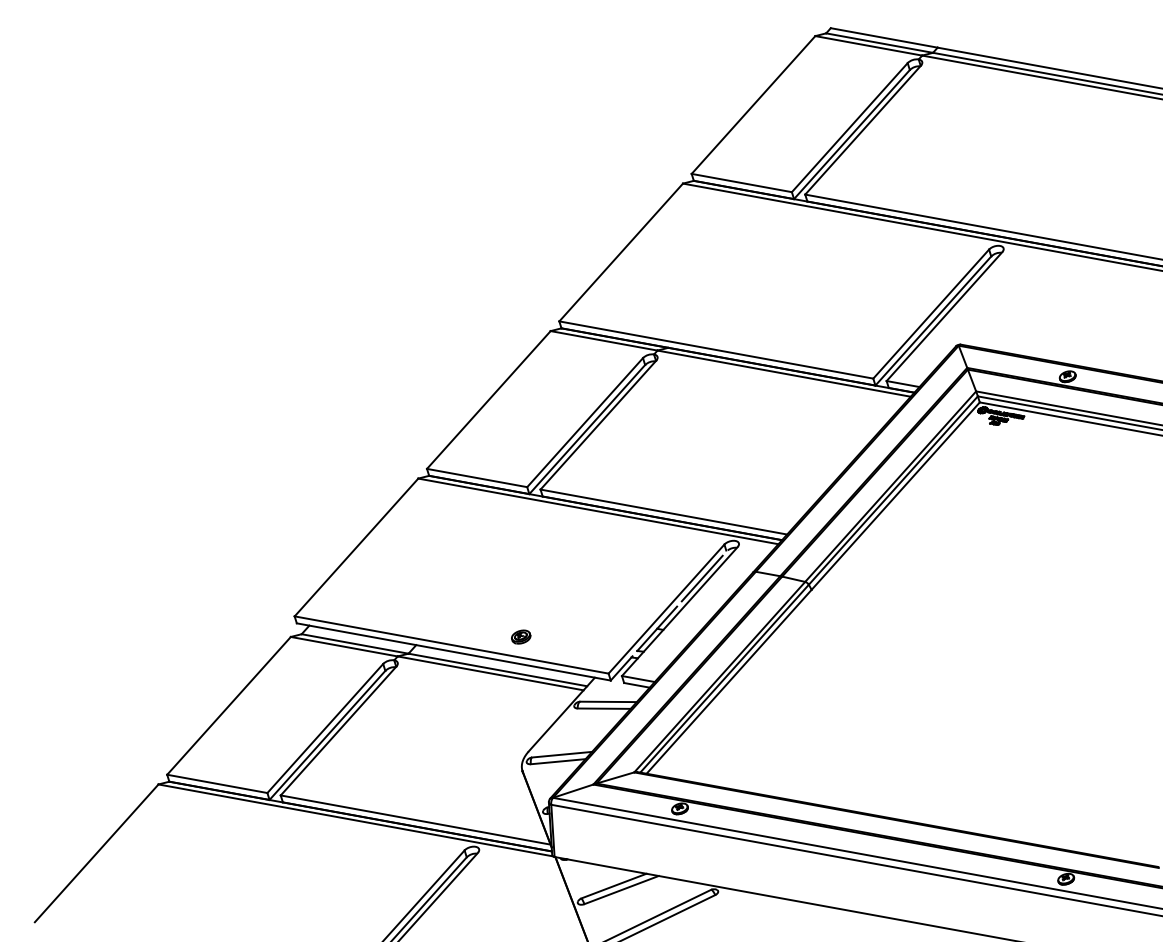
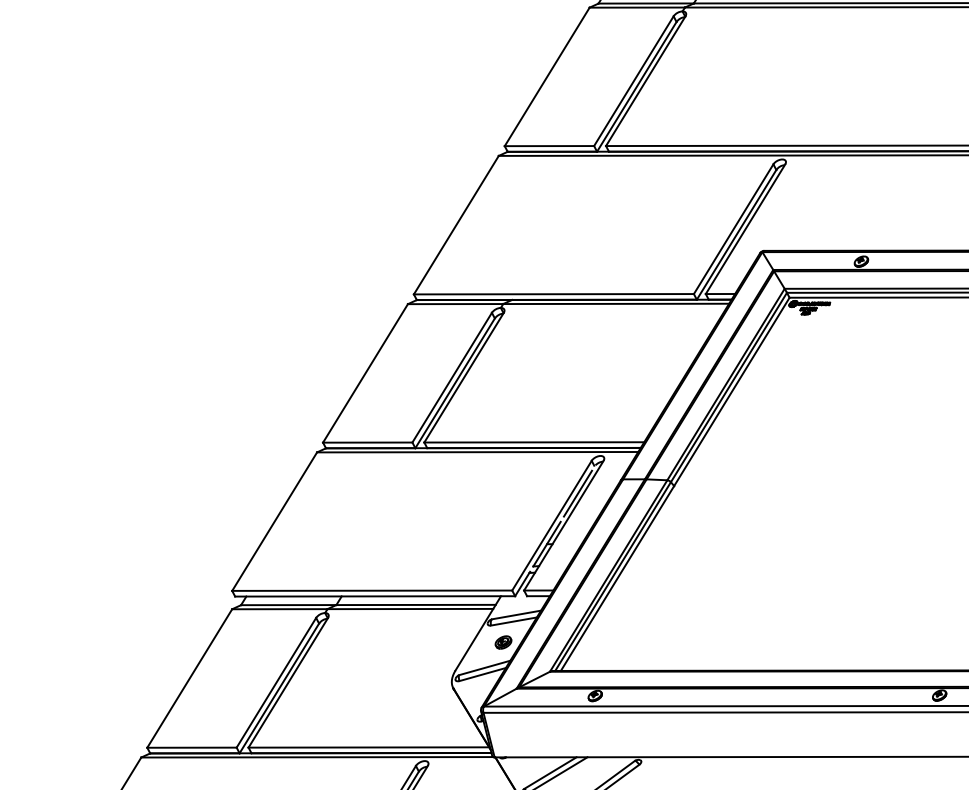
part: (521, 636) -> (503, 641), moved

